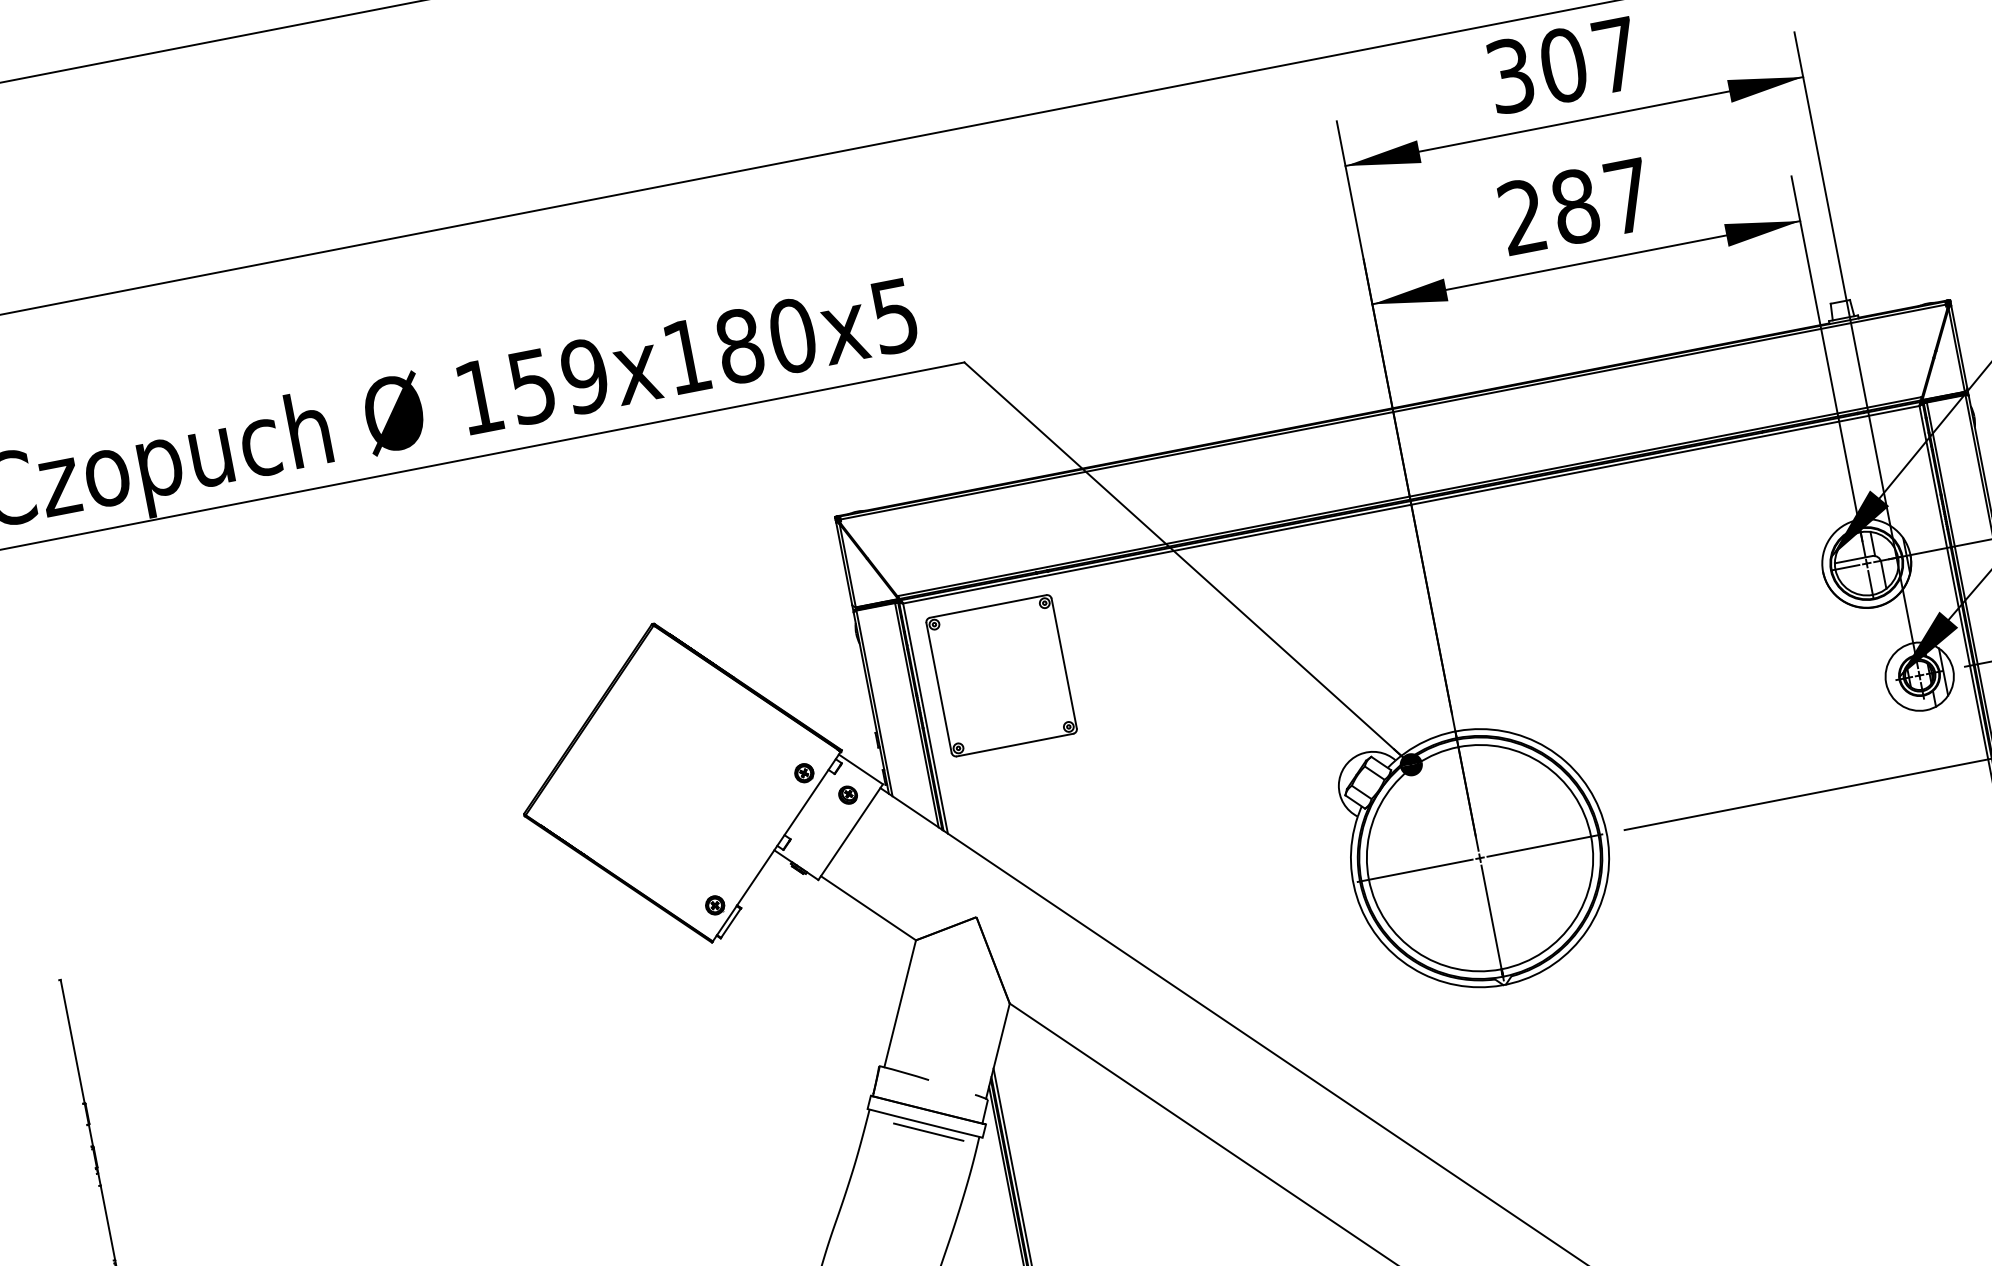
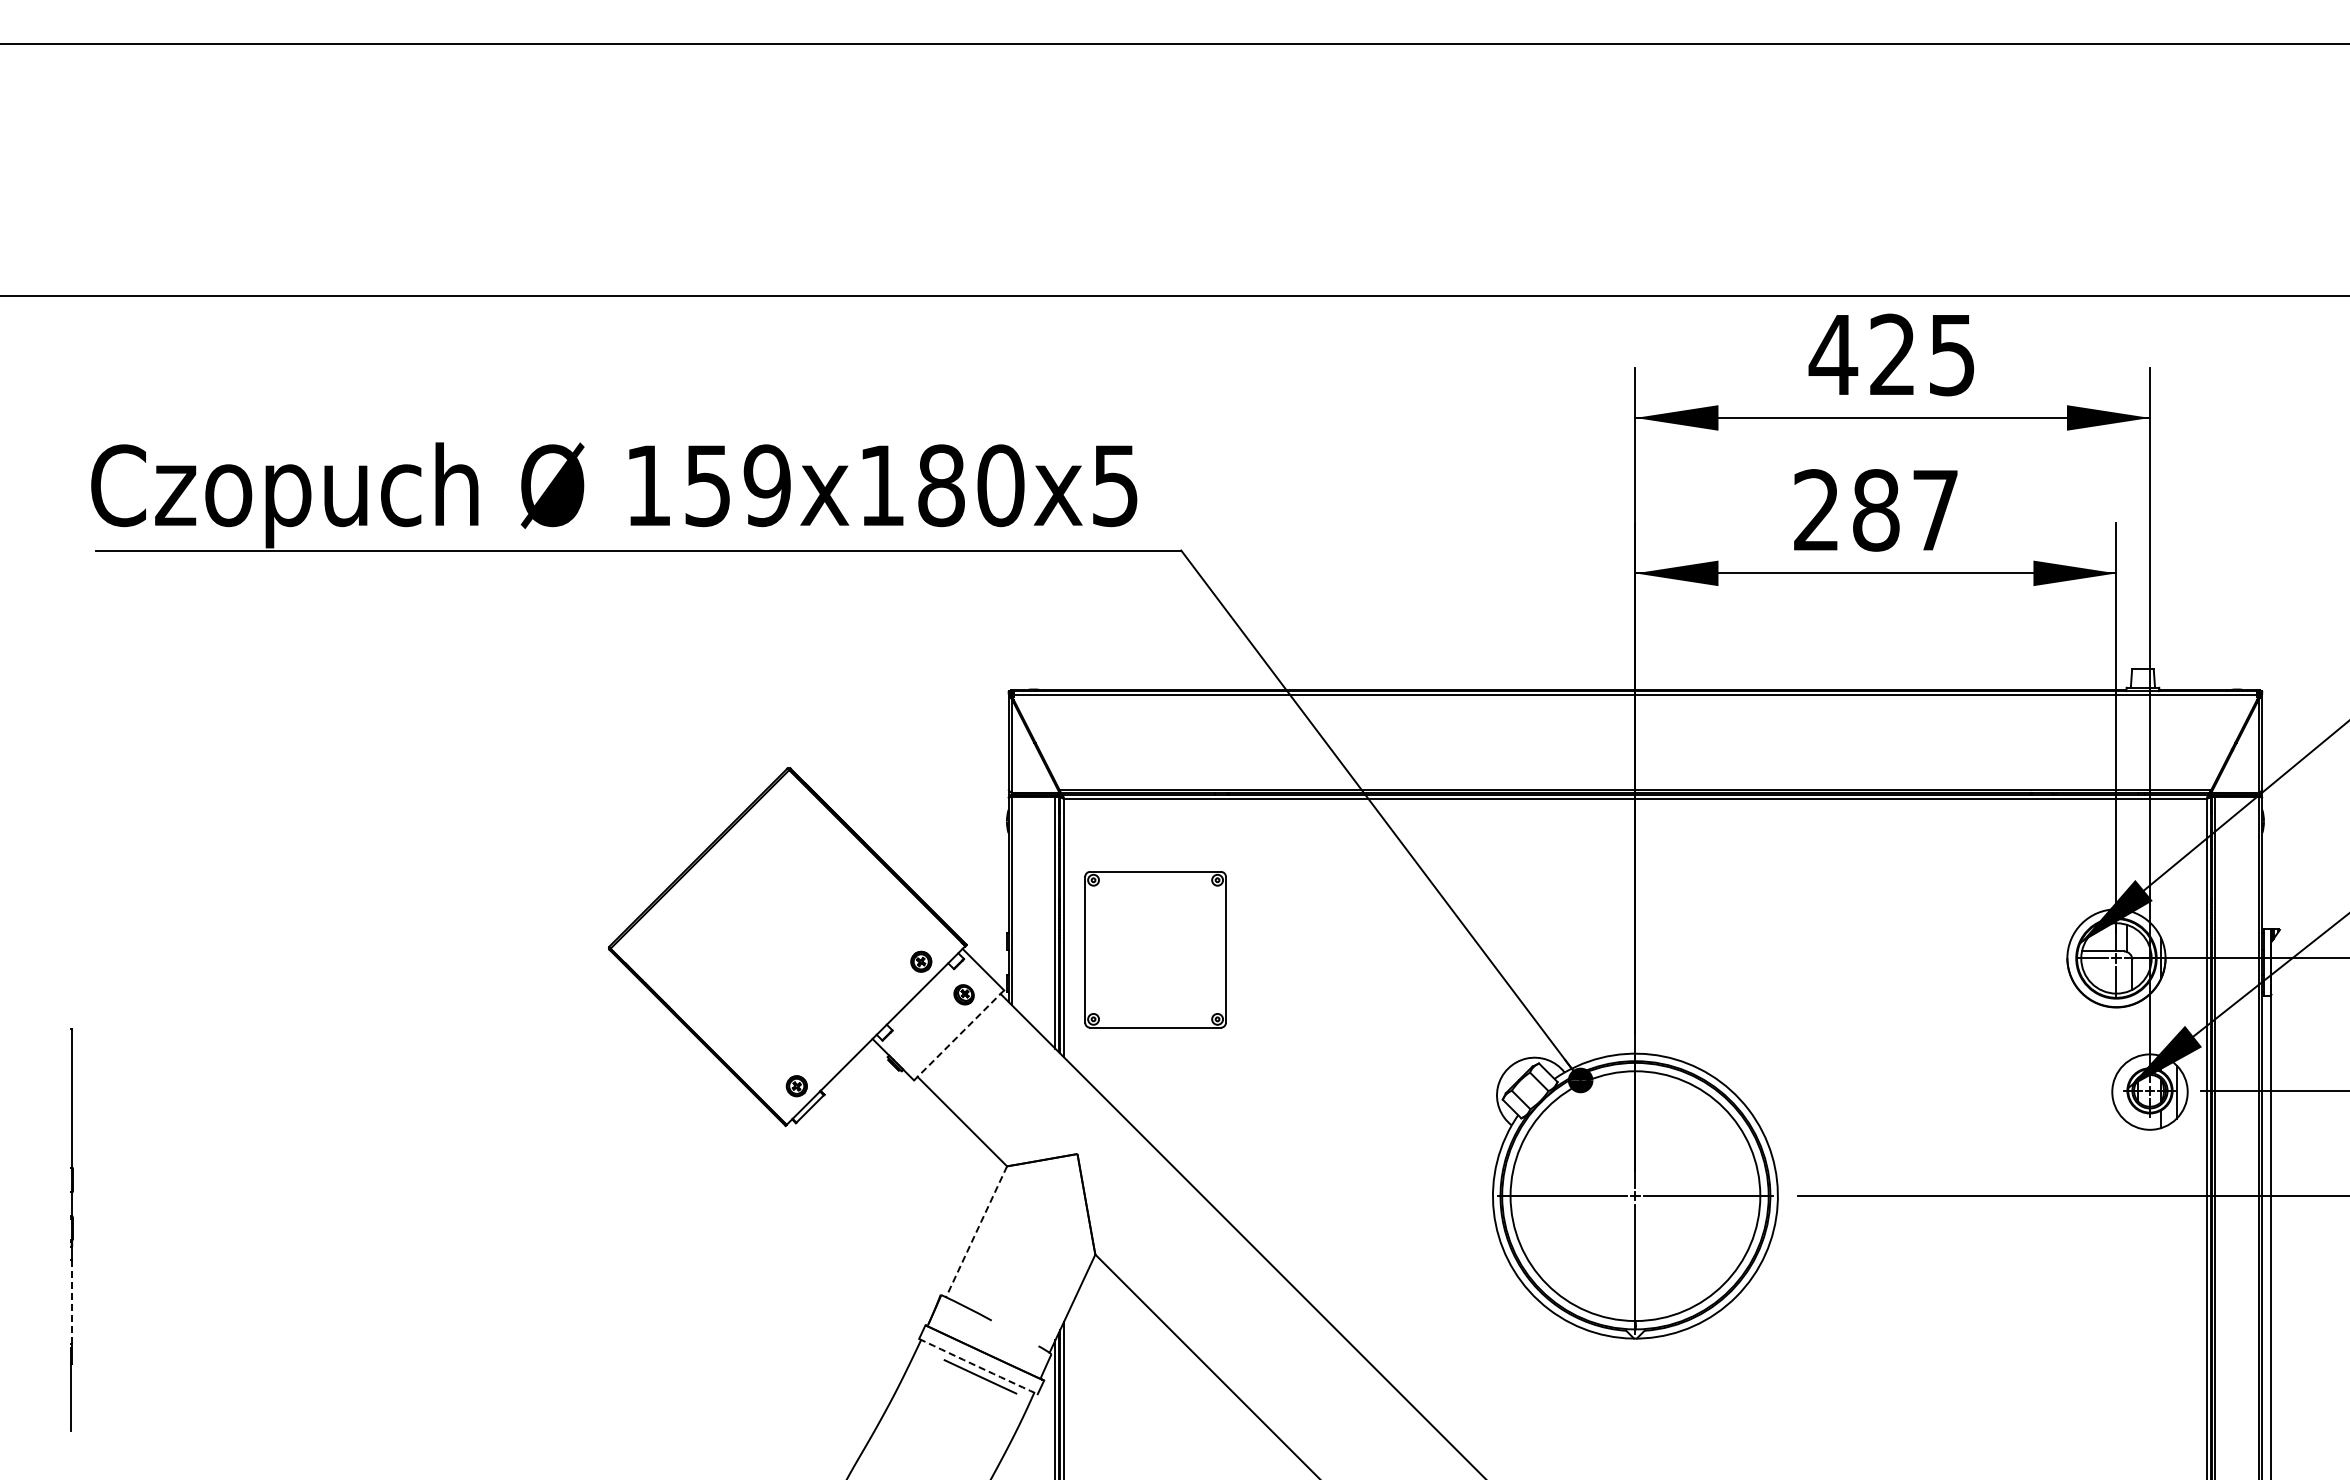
text: (1562, 65) -> (1891, 354), 307 -> 425
part: (1001, 675) -> (1155, 949), moved
line: (851, 832) -> (959, 1035), solid -> dashed
line: (900, 1004) -> (976, 1232), solid -> dashed
arc: (925, 1123) -> (978, 1366), solid -> dashed
line: (108, 1223) -> (72, 1302), solid -> dashed

